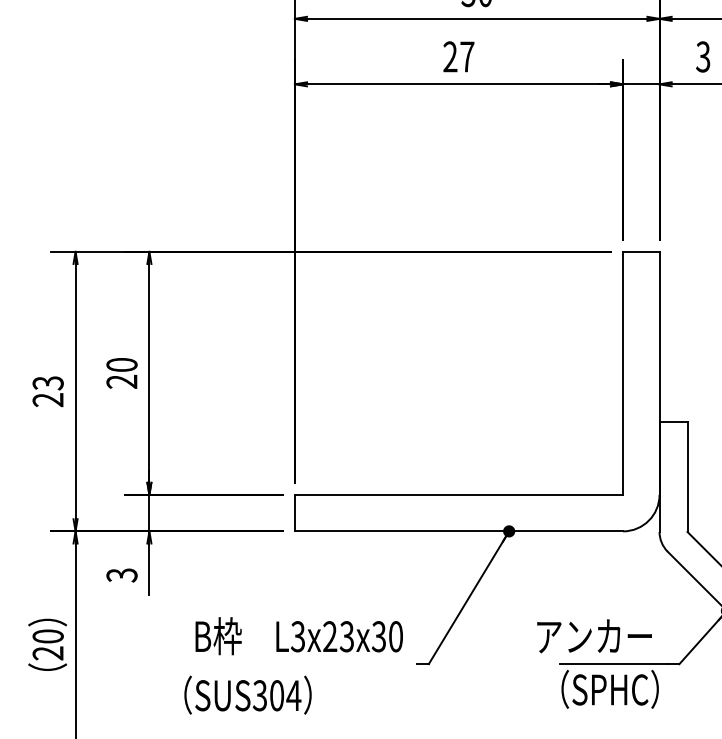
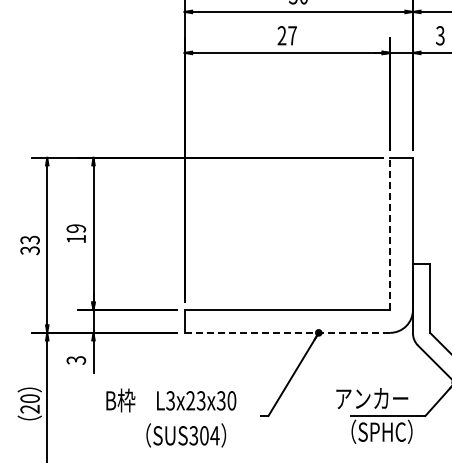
text: (122, 372) -> (76, 233), 20 -> 19
line: (623, 372) -> (390, 233), solid -> dashed
text: (48, 399) -> (30, 250), 23 -> 33
line: (459, 530) -> (287, 332), solid -> dashed
text: (299, 636) -> (171, 400), moved
text: (248, 695) -> (186, 435), moved

